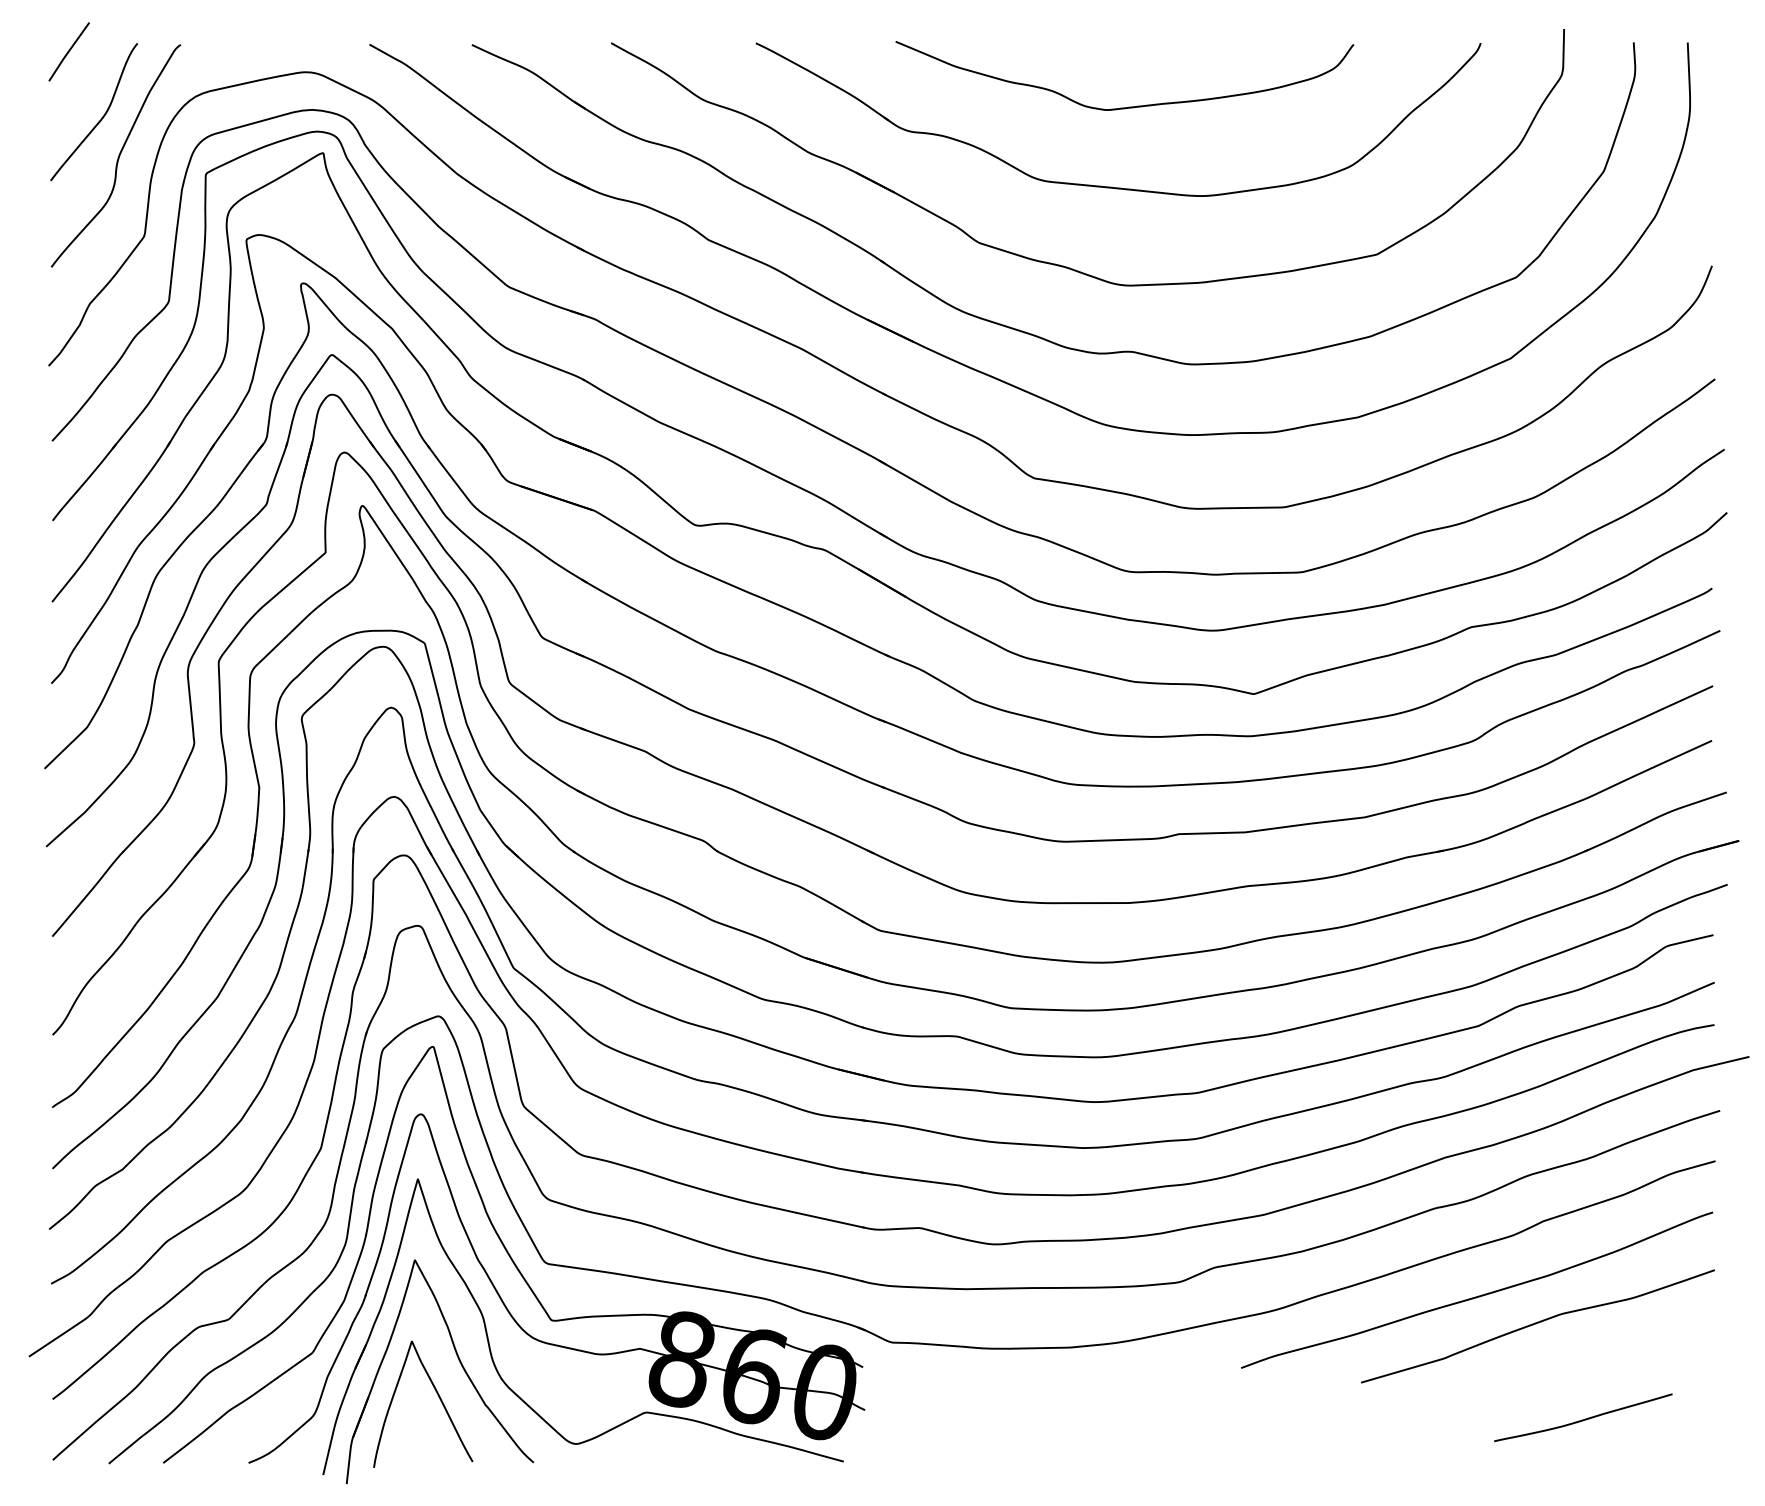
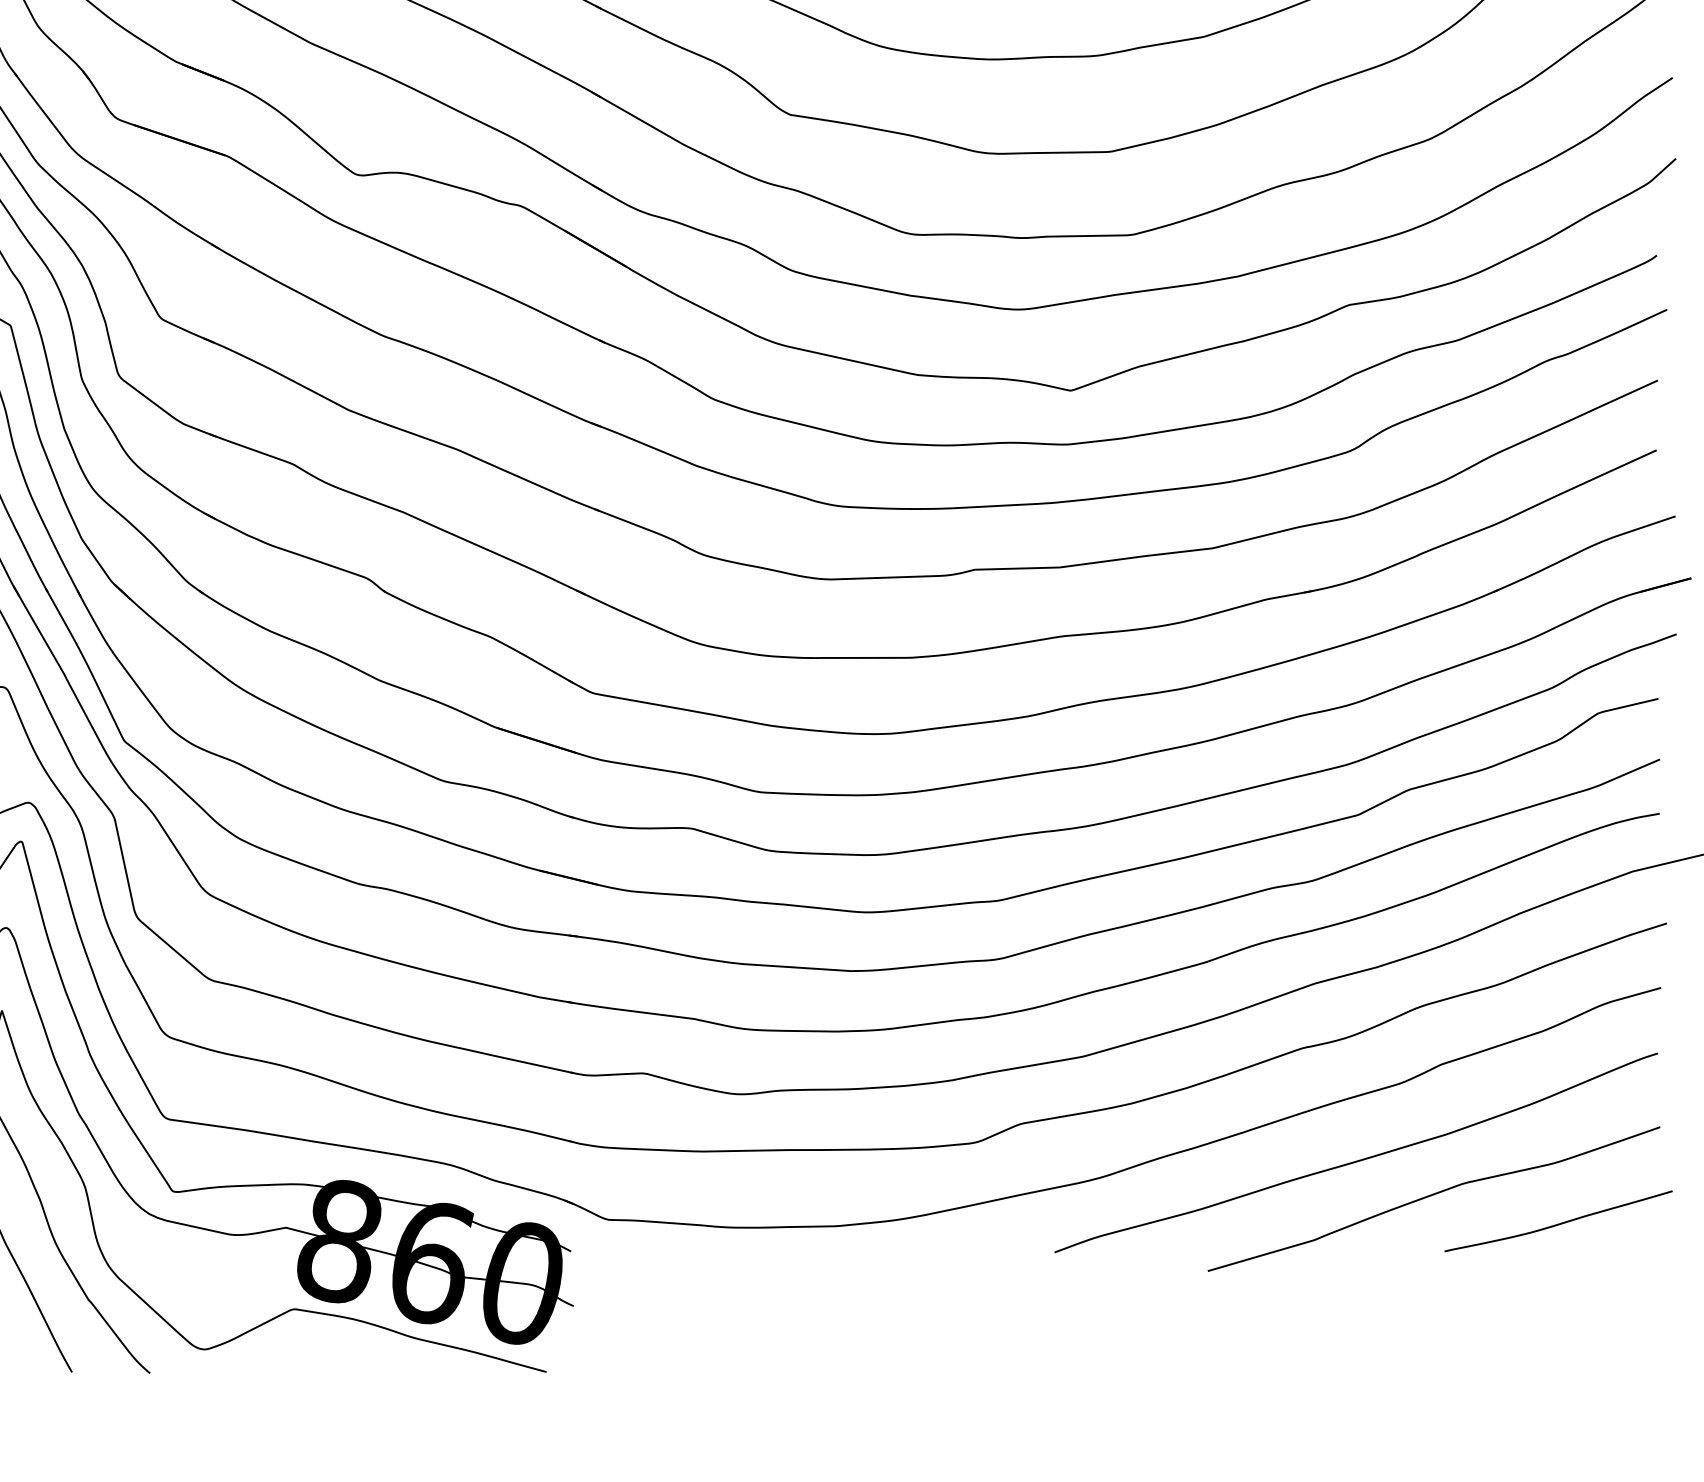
curve: (1583, 1419) -> (1558, 1223), moved

